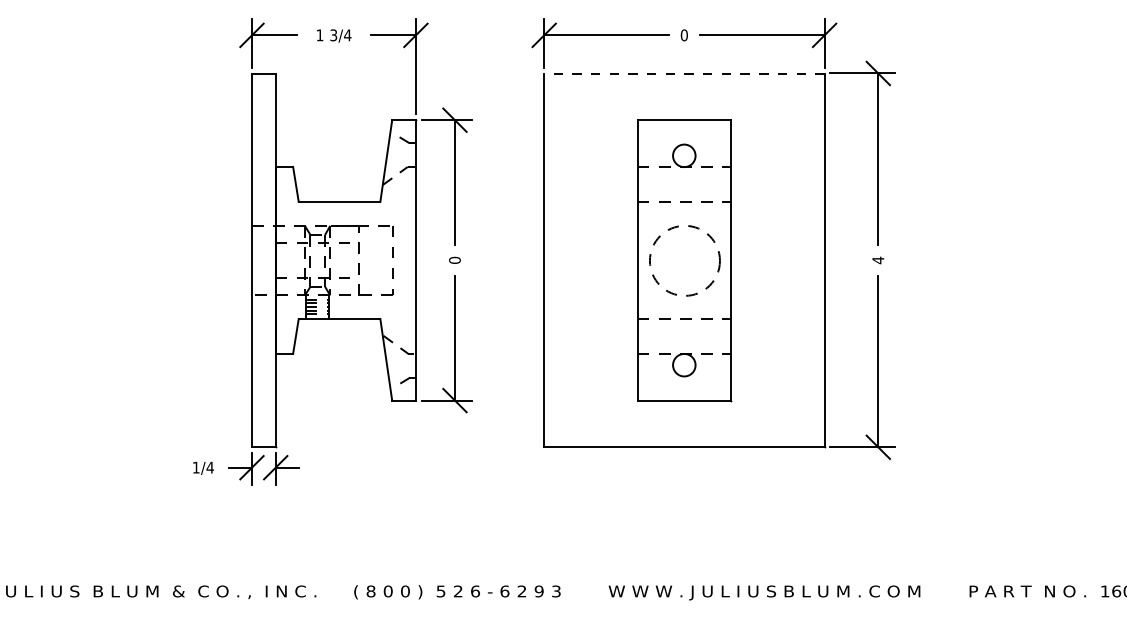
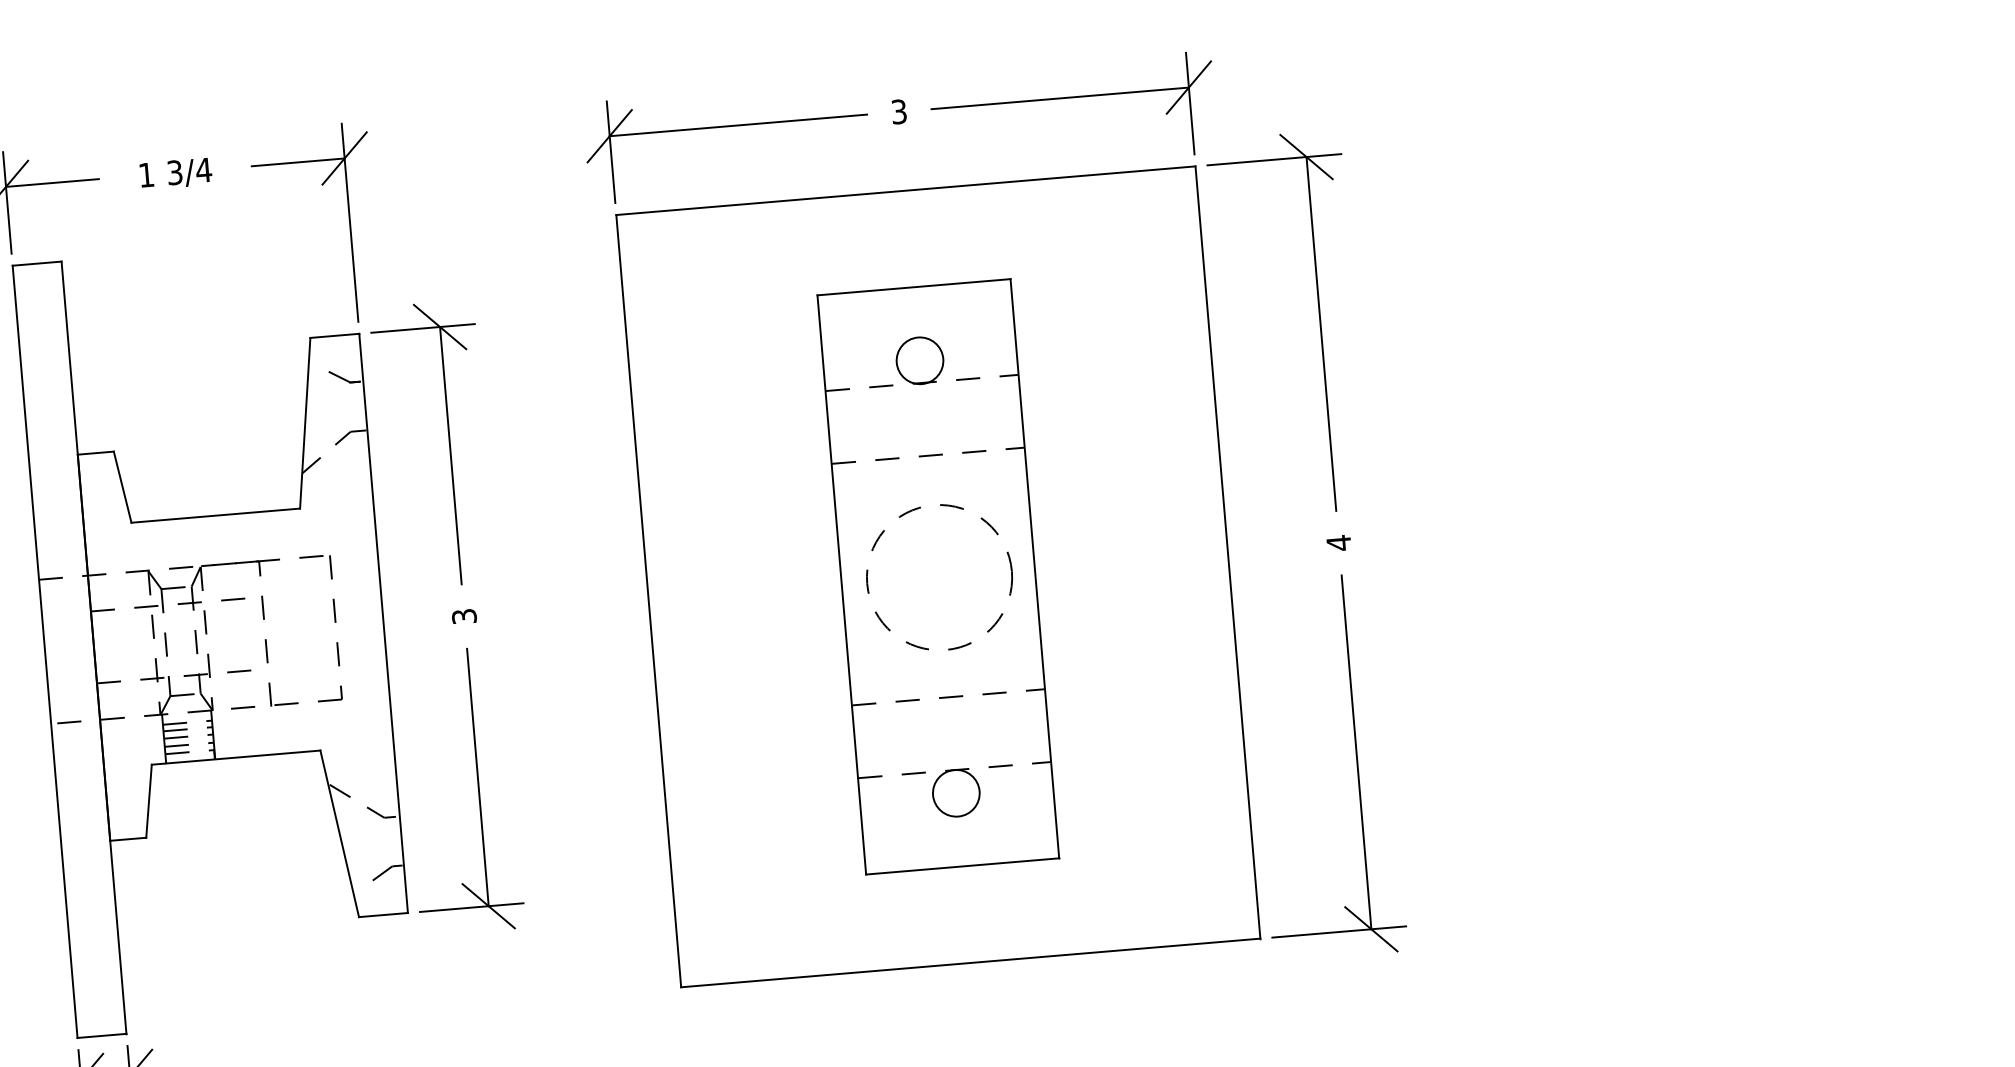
text: (683, 35) -> (897, 112), 0 -> 3
line: (683, 73) -> (904, 190), dashed -> solid
text: (454, 259) -> (463, 614), 0 -> 3

